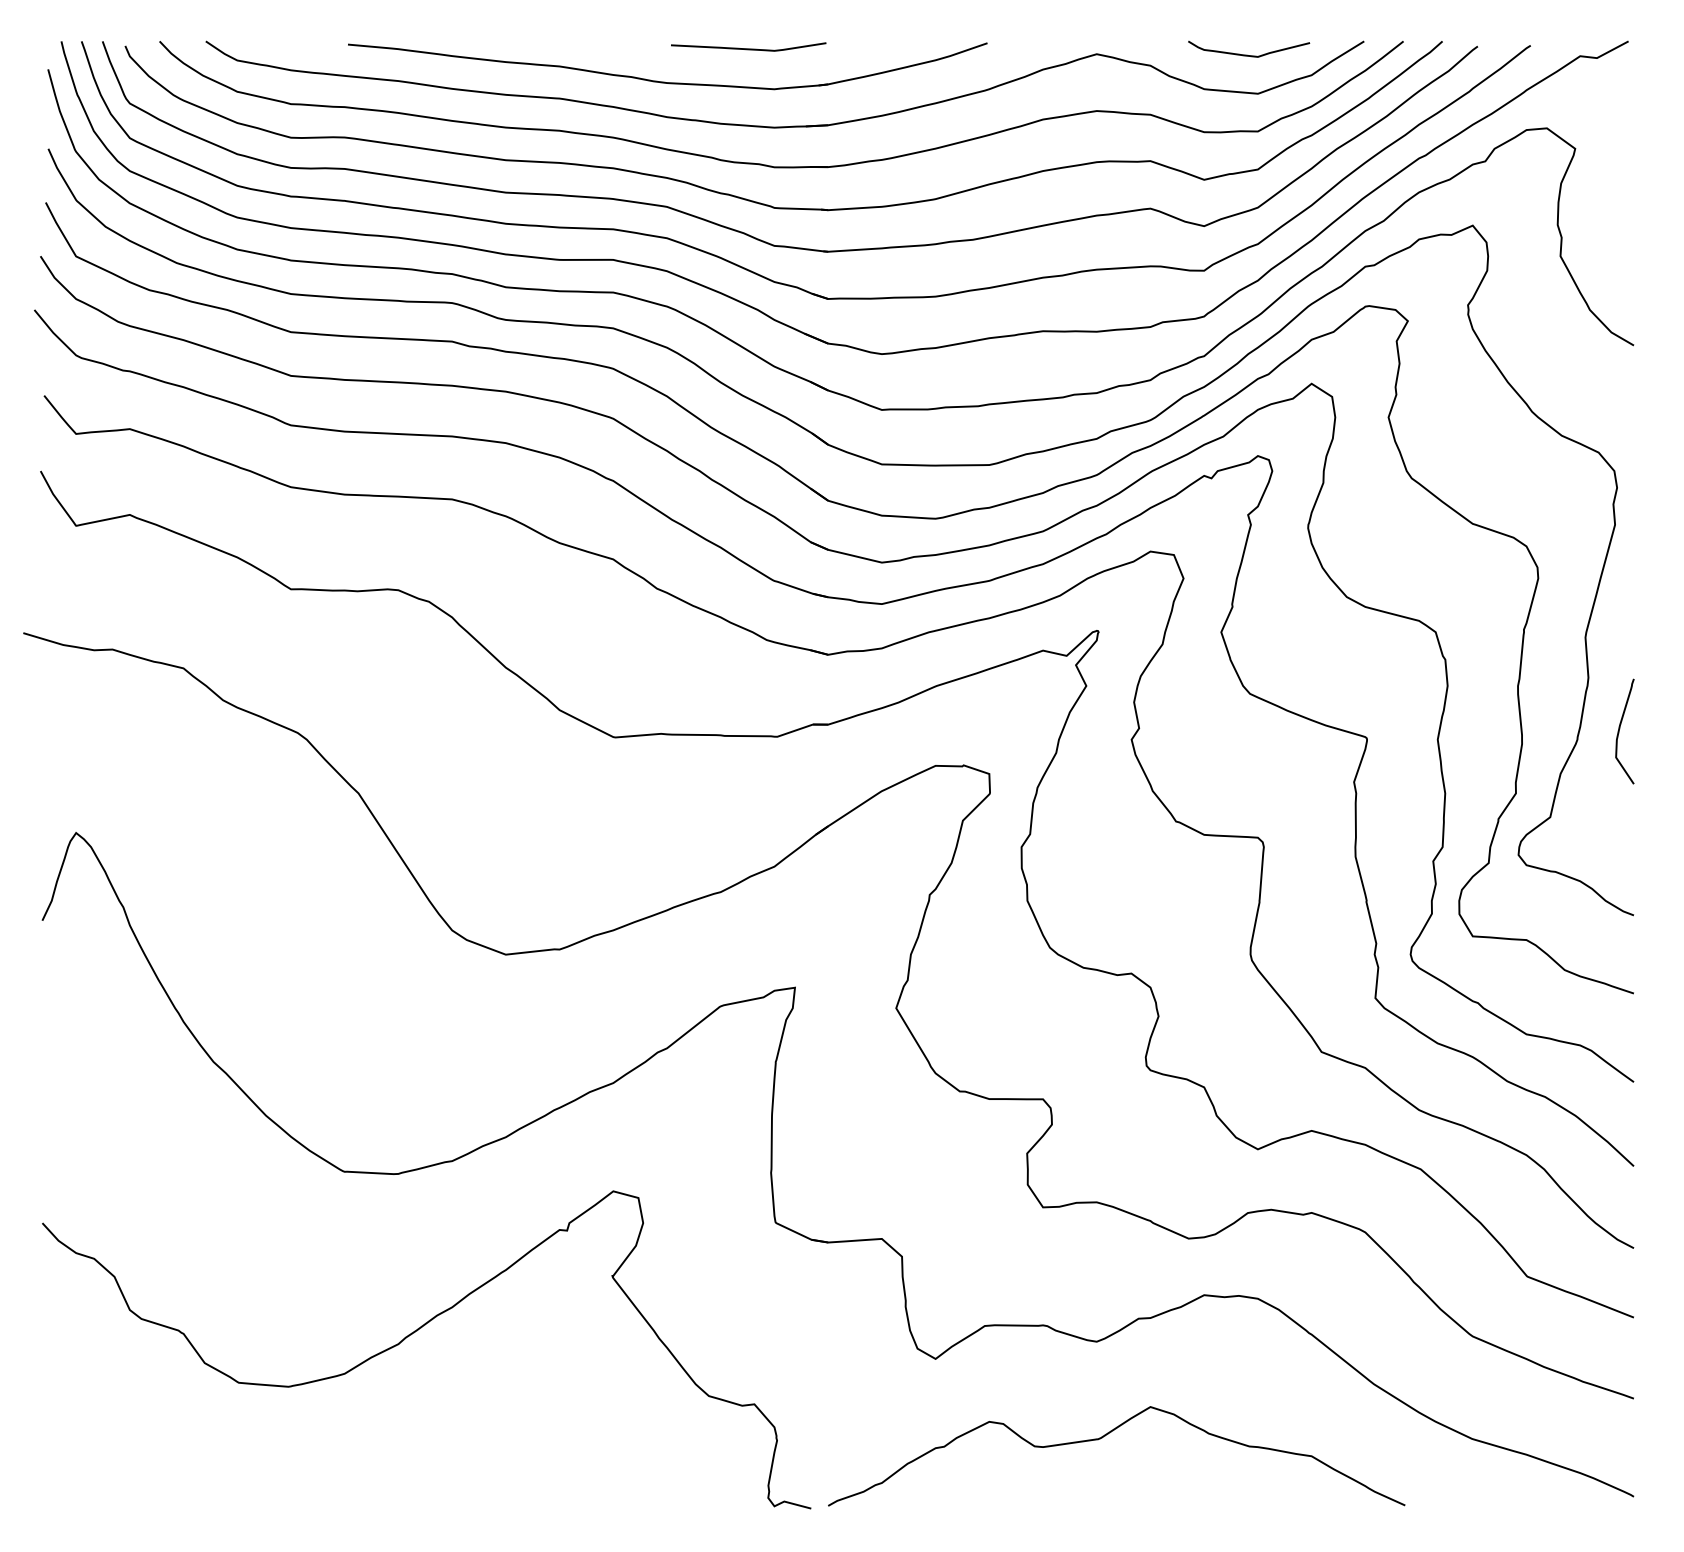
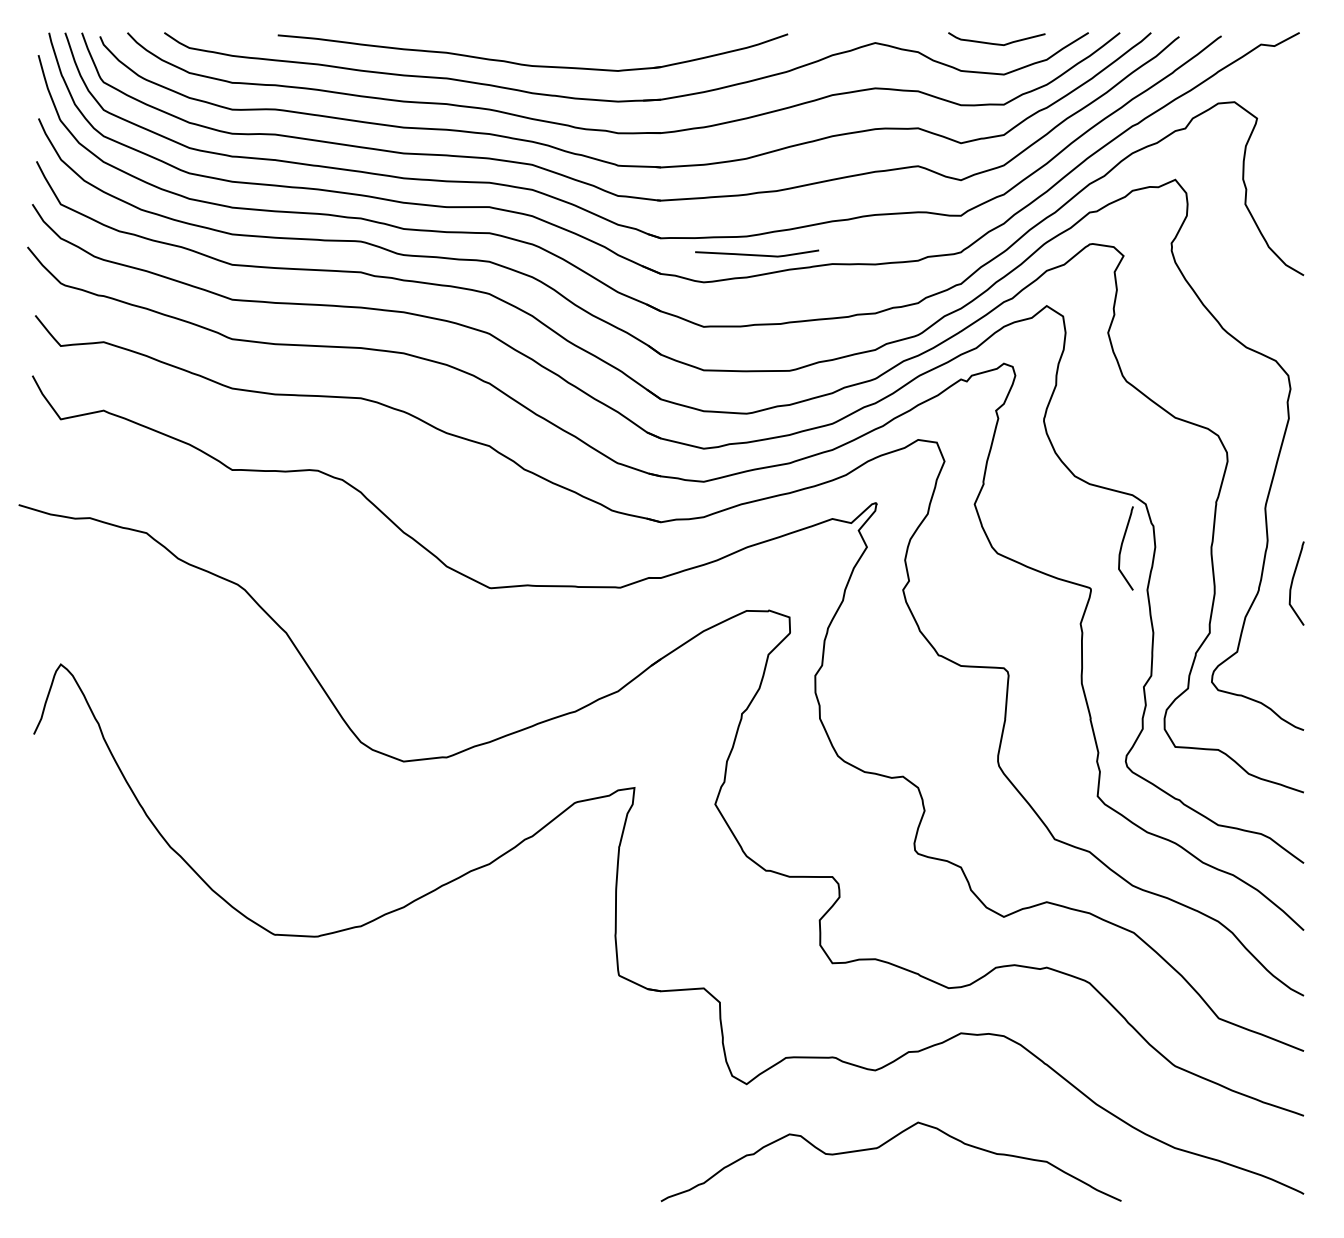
curve: (748, 48) -> (756, 254), moved
curve: (1406, 684) -> (1122, 545), added
curve: (414, 1333) -> (330, 1063), removed

